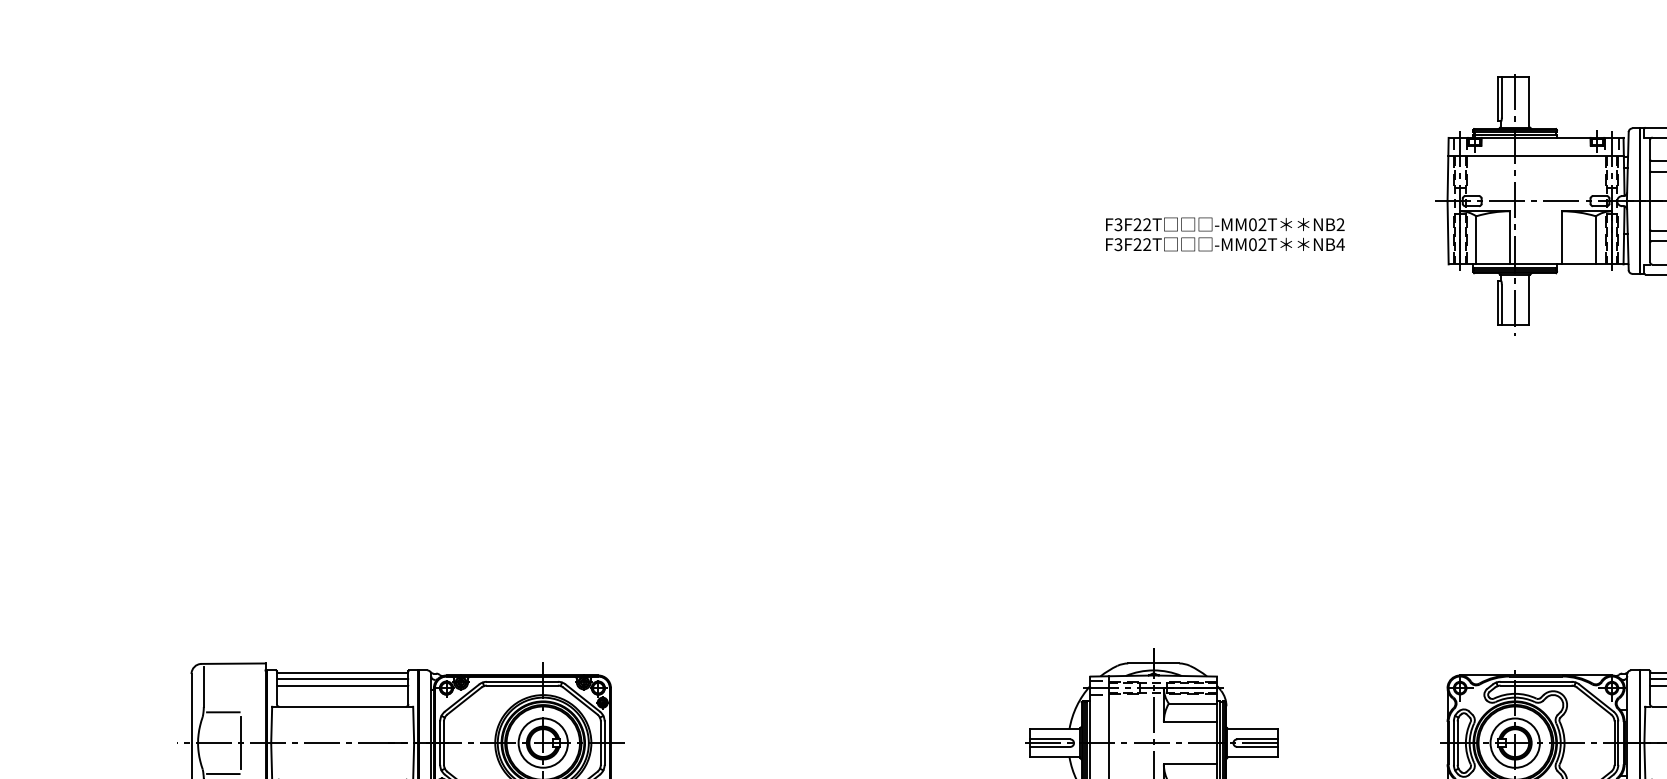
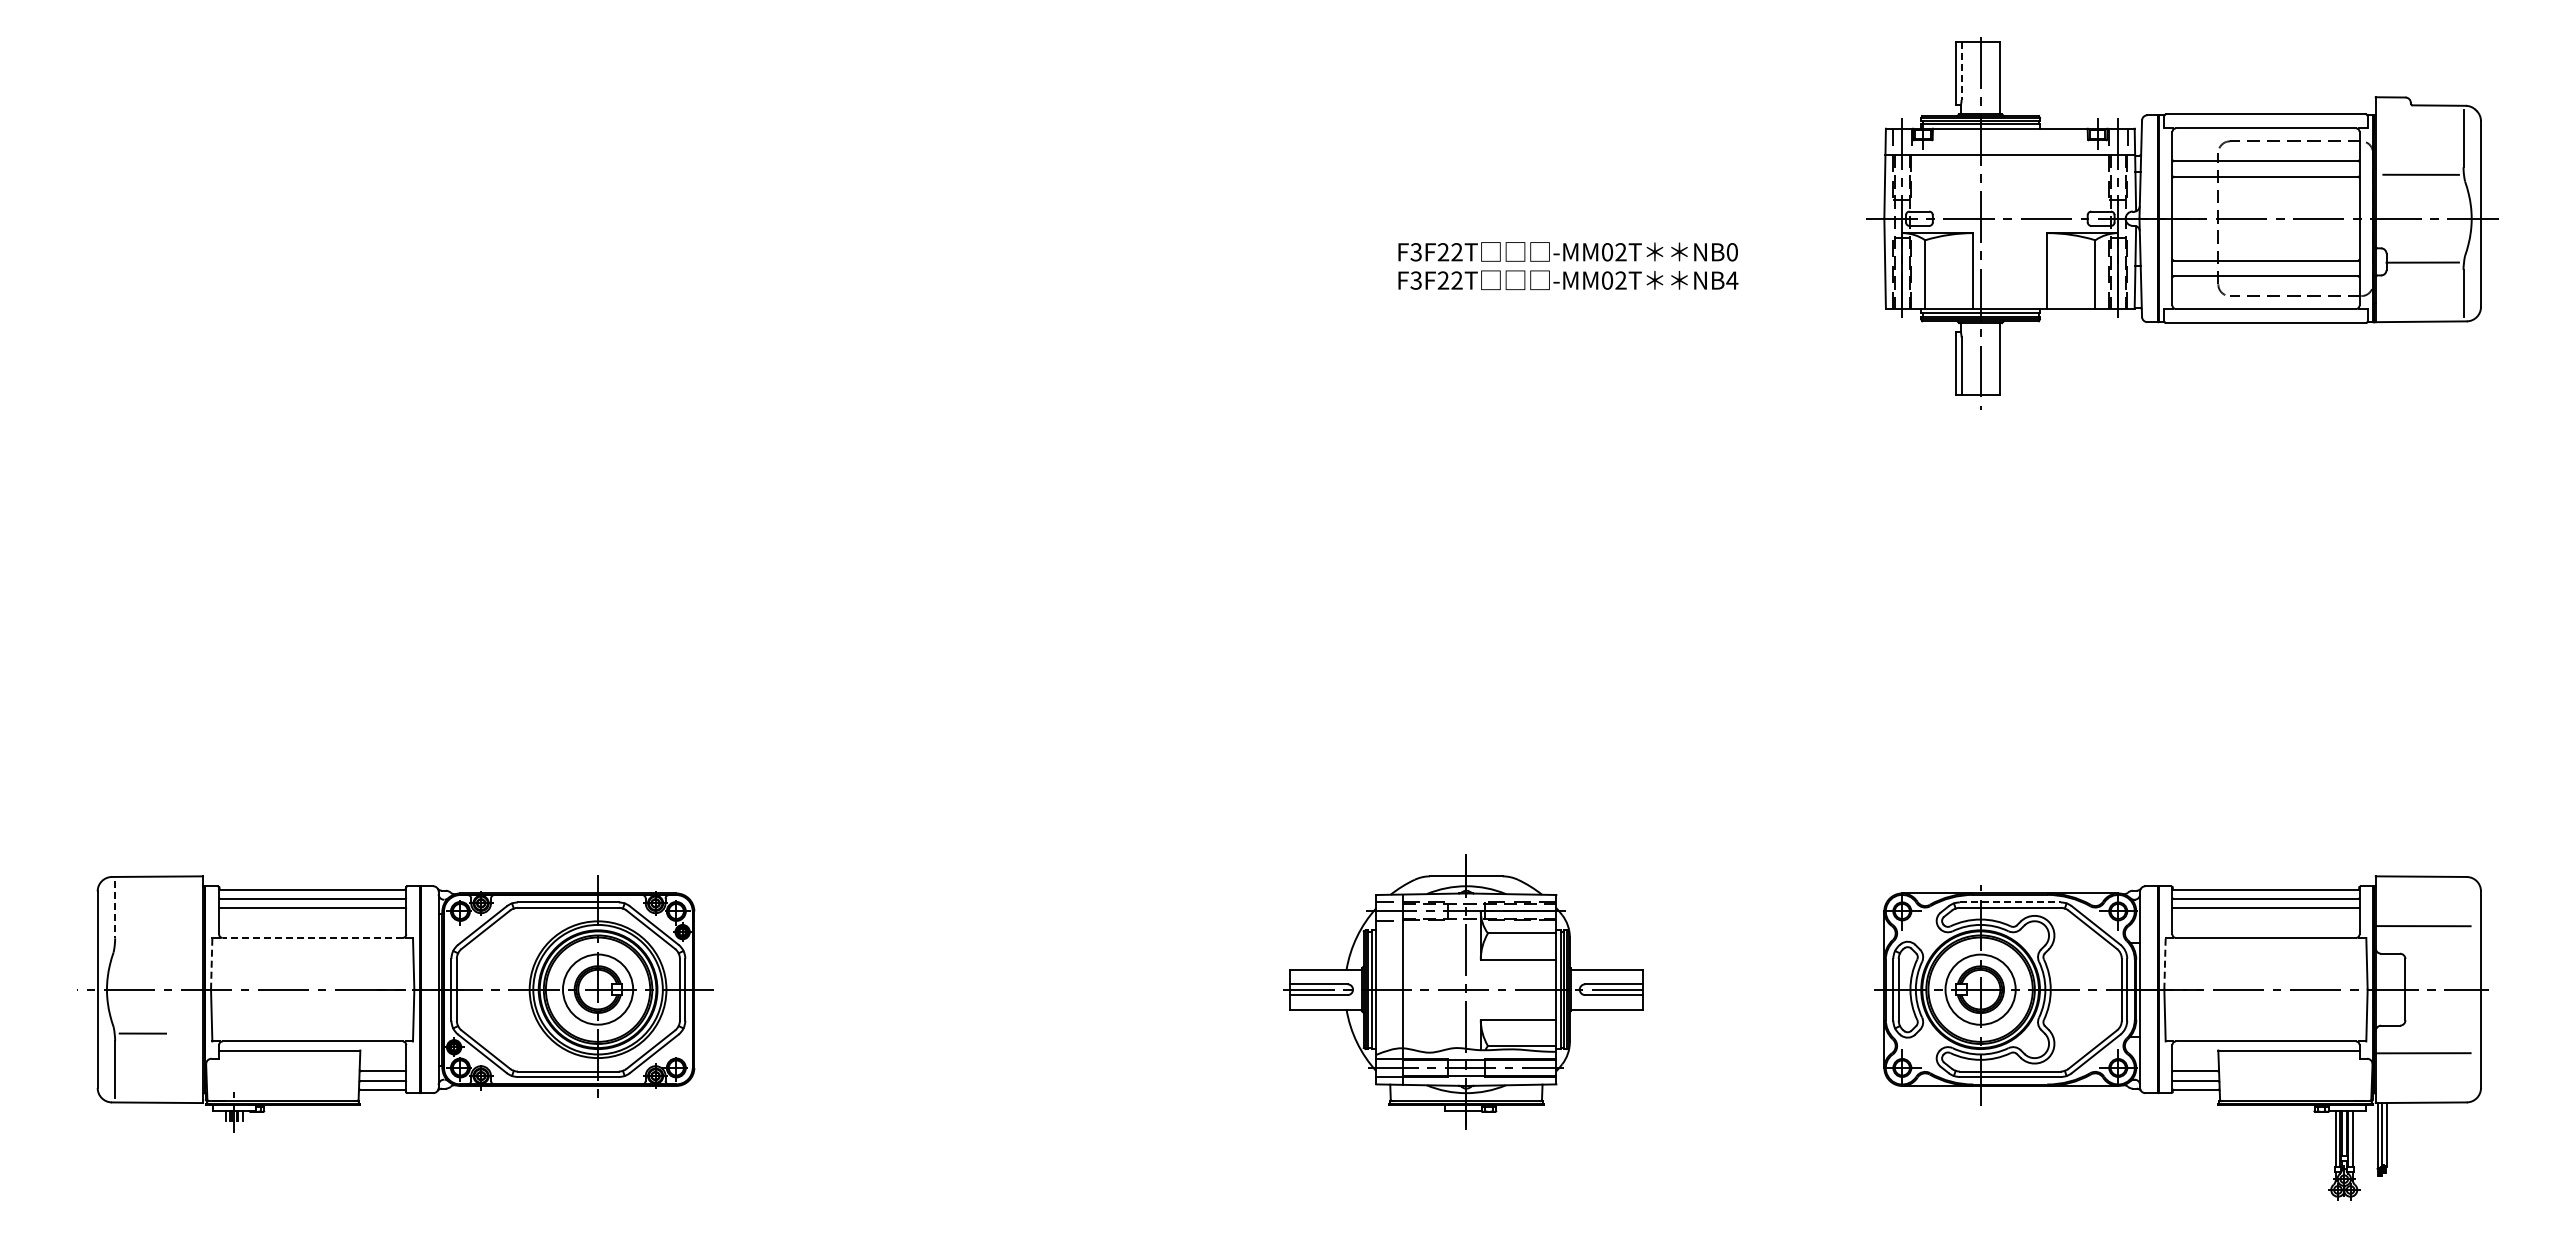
line: (1501, 97) -> (1961, 71), solid -> dashed
text: (1340, 224) -> (1731, 252), NB2 -> NB0
line: (1536, 681) -> (2010, 902), solid -> dashed
line: (204, 686) -> (115, 909), solid -> dashed
line: (342, 706) -> (312, 937), solid -> dashed
line: (223, 712) -> (142, 945), removed
line: (271, 724) -> (211, 963), solid -> dashed
line: (1645, 724) -> (2165, 963), solid -> dashed
line: (240, 743) -> (167, 989), removed

